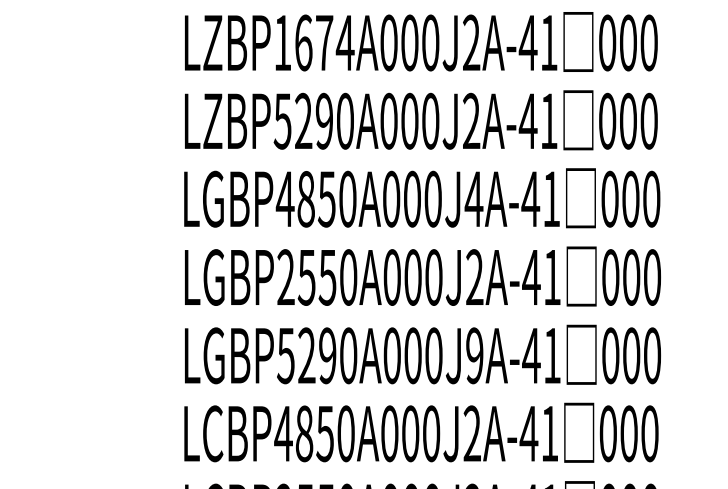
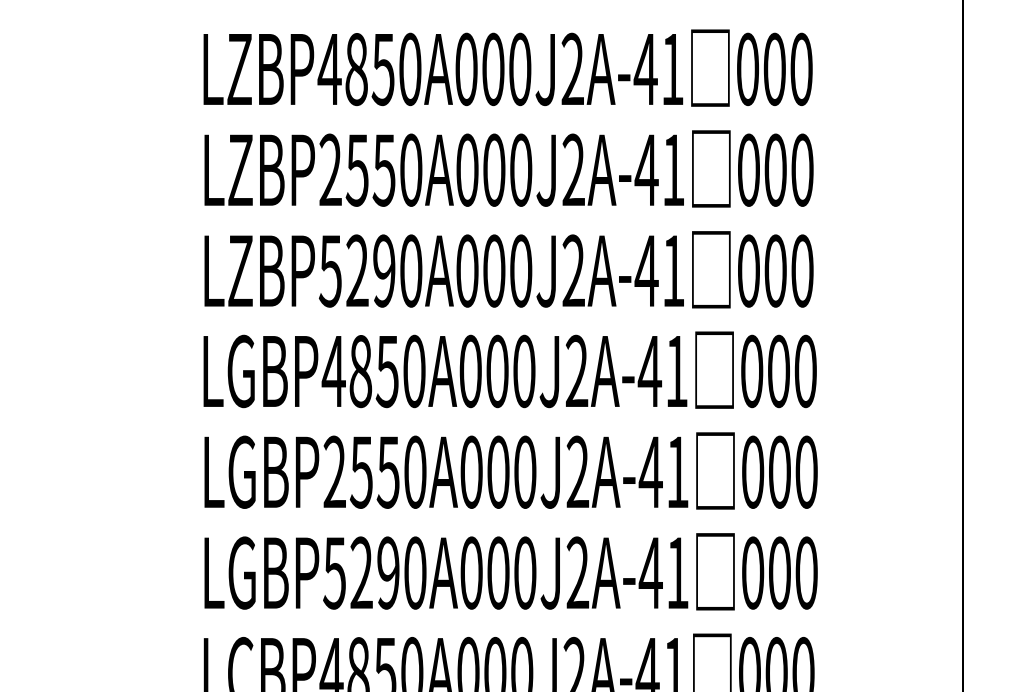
text: (314, 42) -> (371, 169), LZBP1674A000J2A-41 -> LZBP2550A000J2A-41
text: (473, 198) -> (576, 370), LGBP4850A000J4A-41 -> LGBP4850A000J2A-41
text: (474, 356) -> (577, 573), LGBP5290A000J9A-41 -> LGBP5290A000J2A-41

